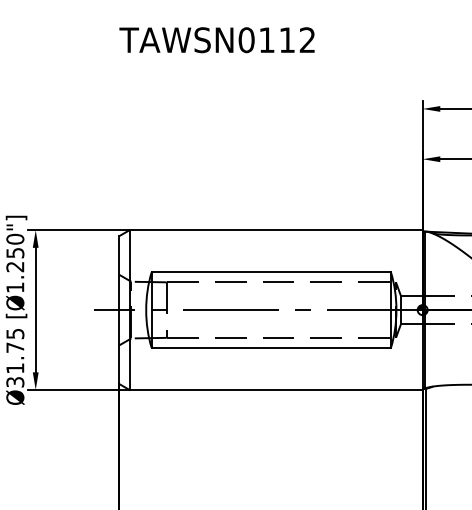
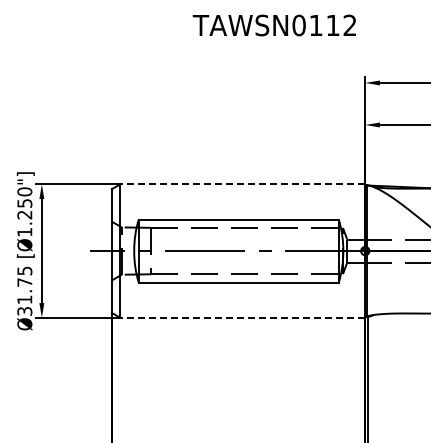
text: (215, 40) -> (273, 25), moved
line: (275, 230) -> (242, 184), solid -> dashed
line: (275, 389) -> (242, 317), solid -> dashed

